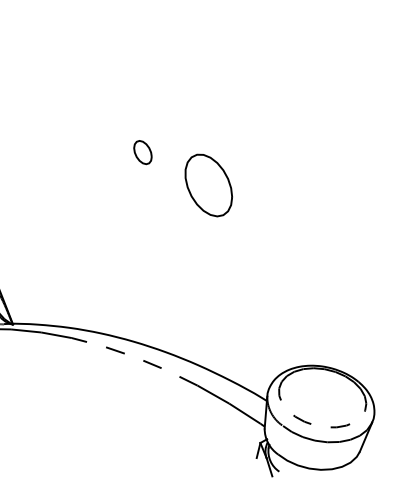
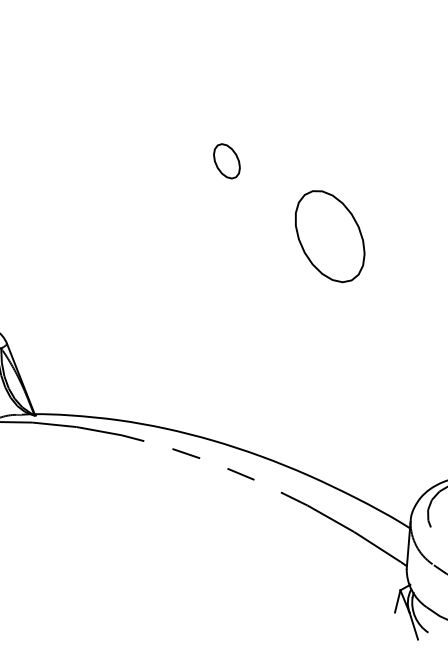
part: (208, 185) -> (329, 236), moved

